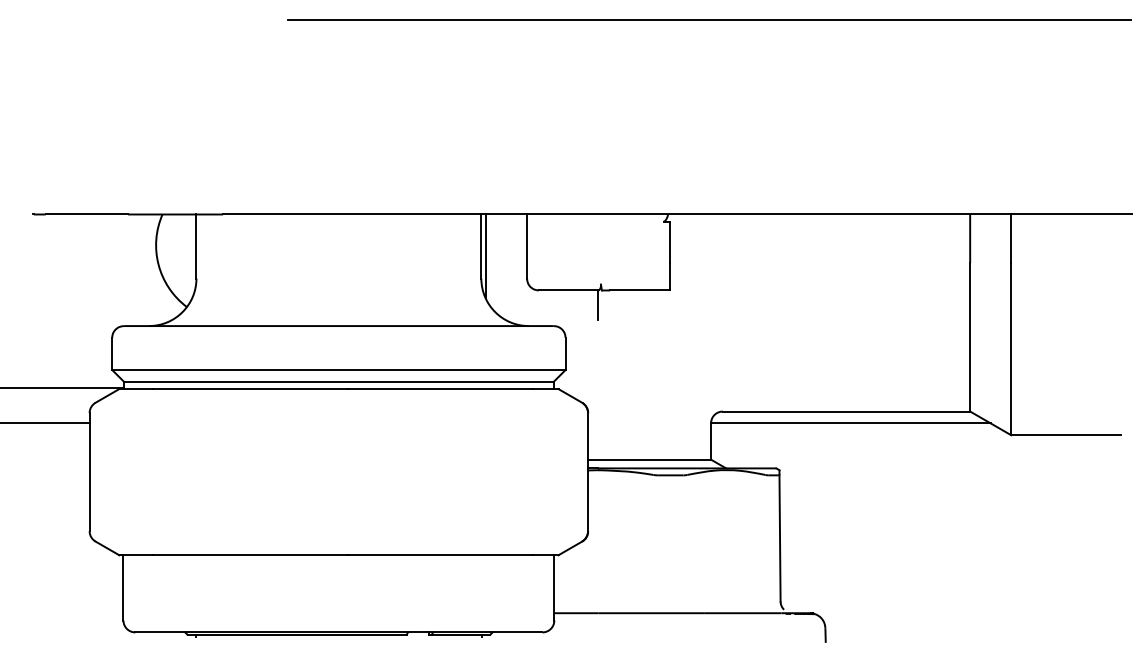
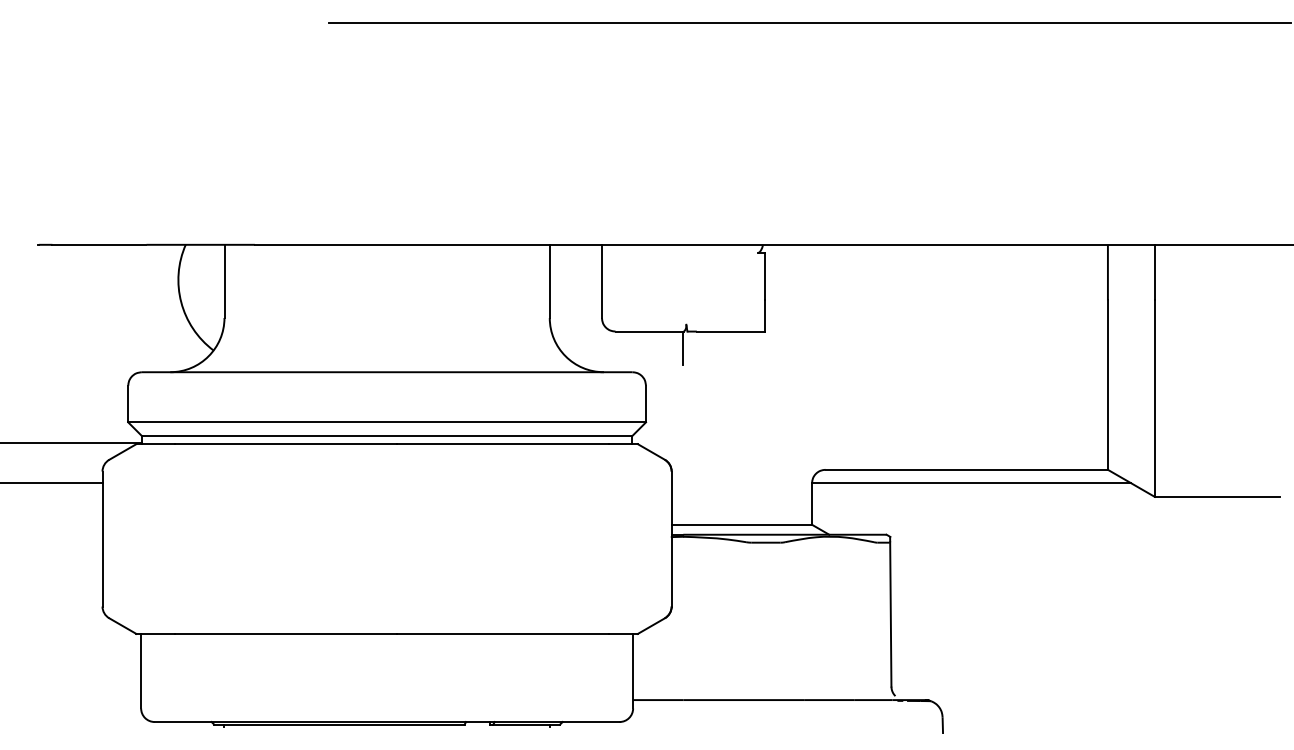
line: (485, 256) -> (554, 292), removed

